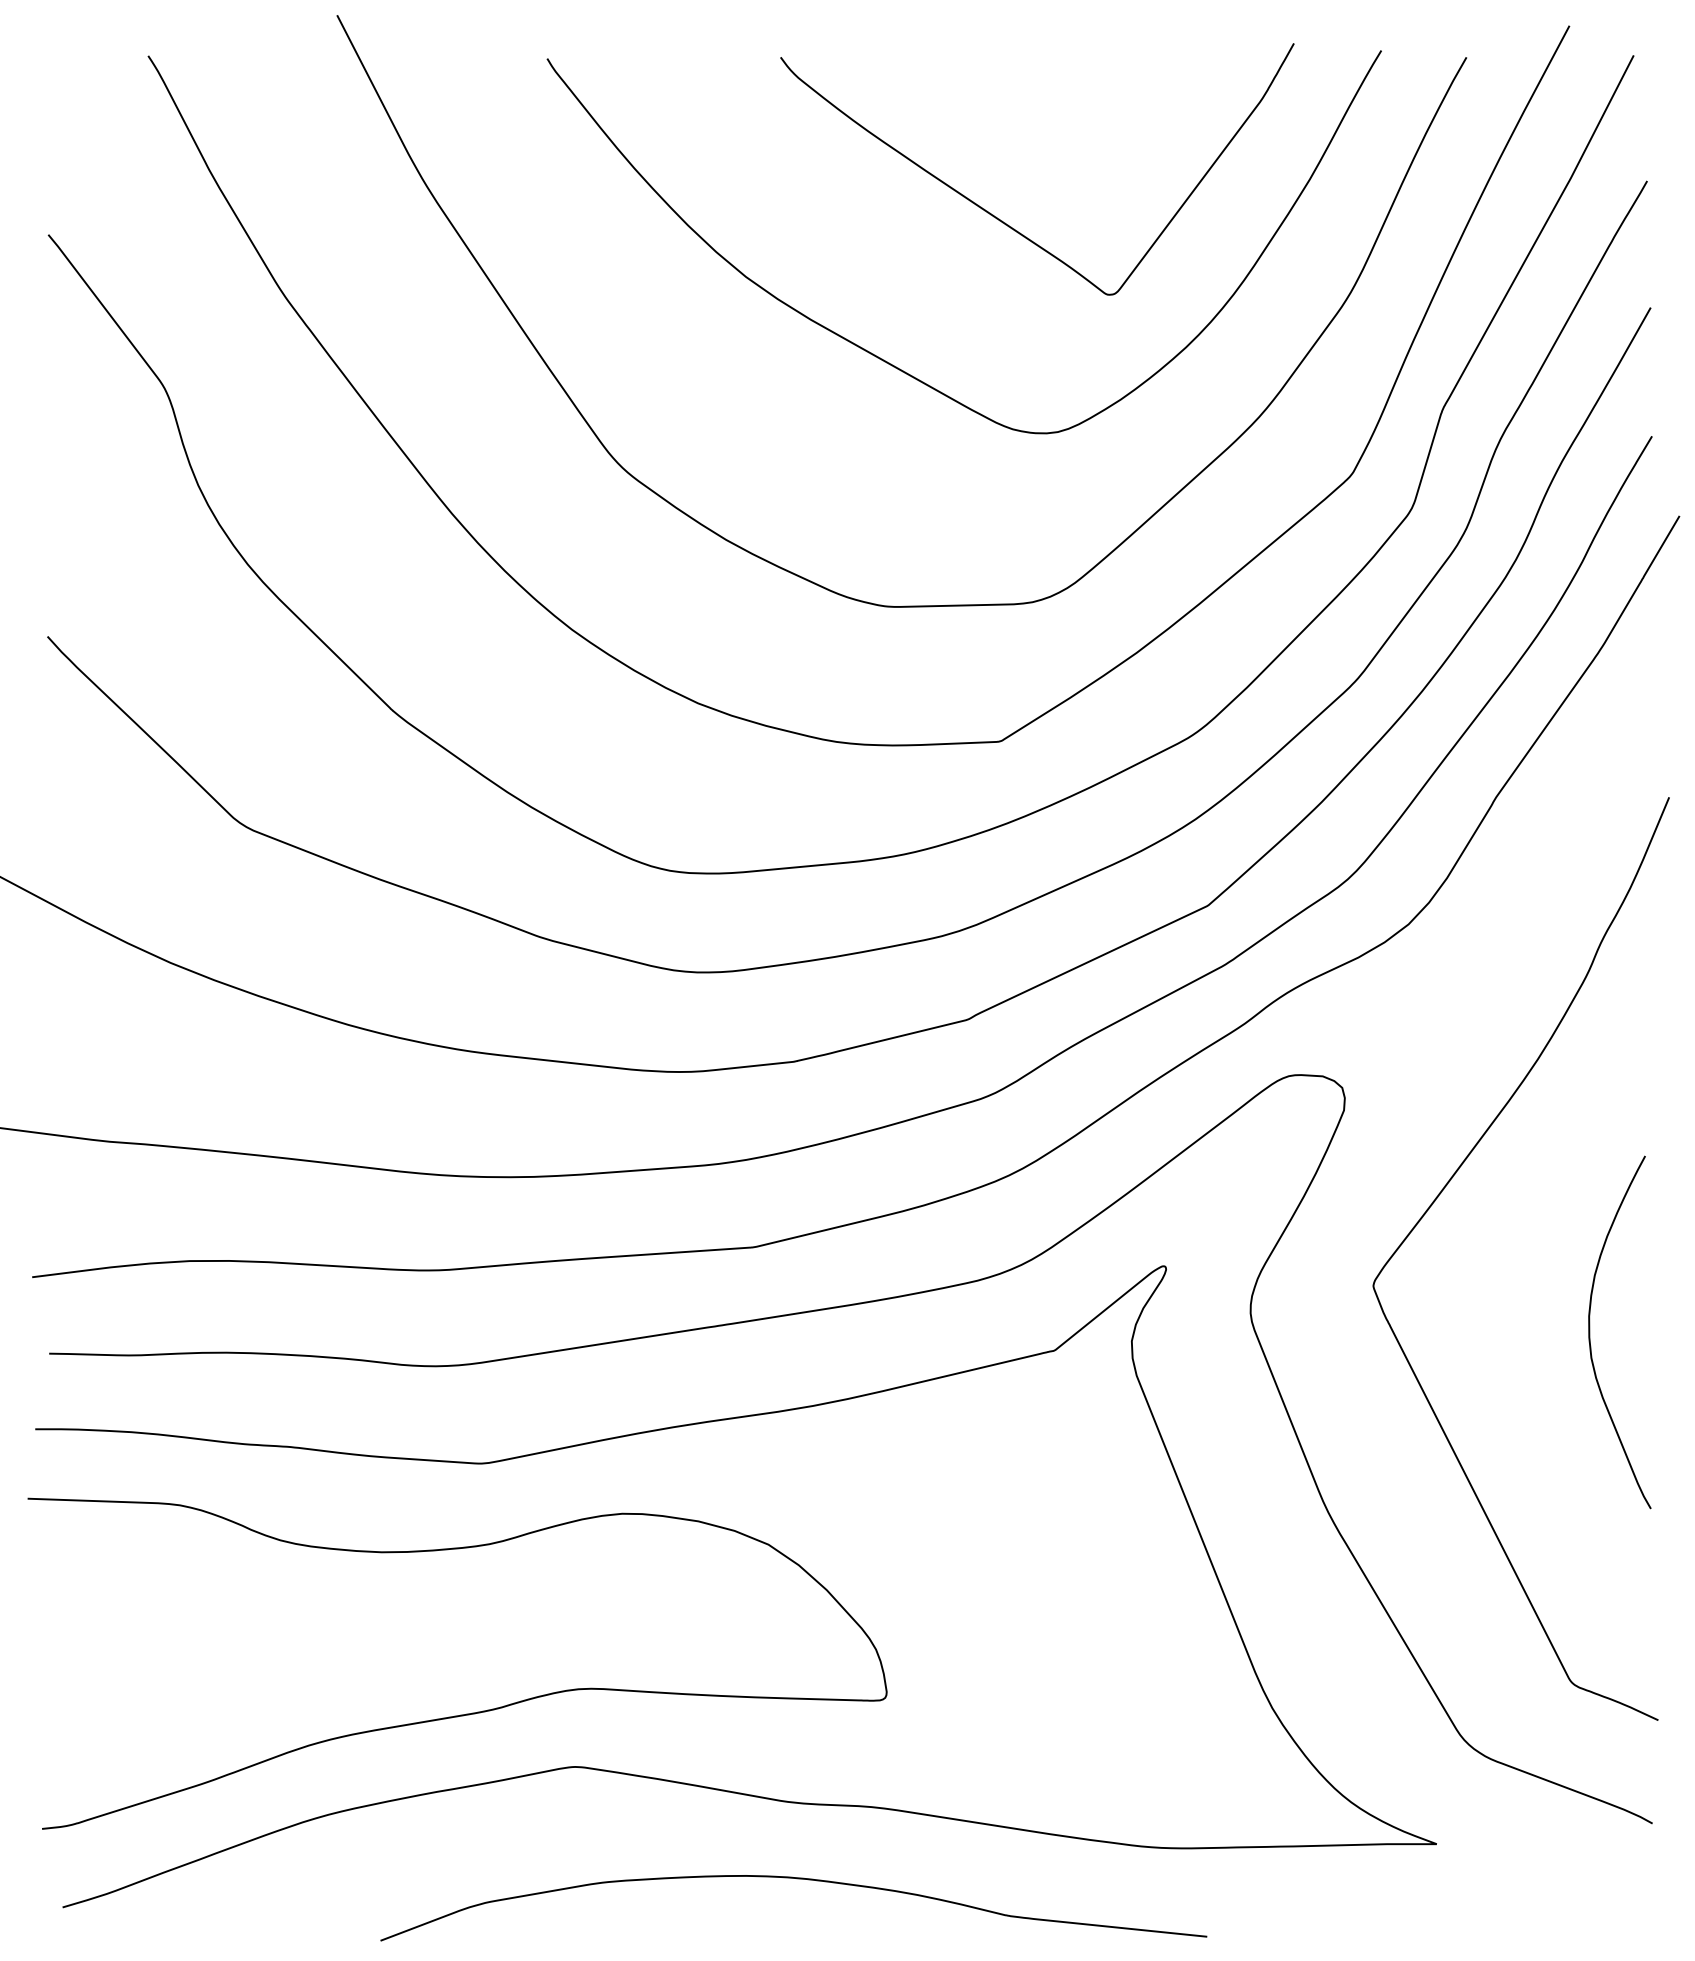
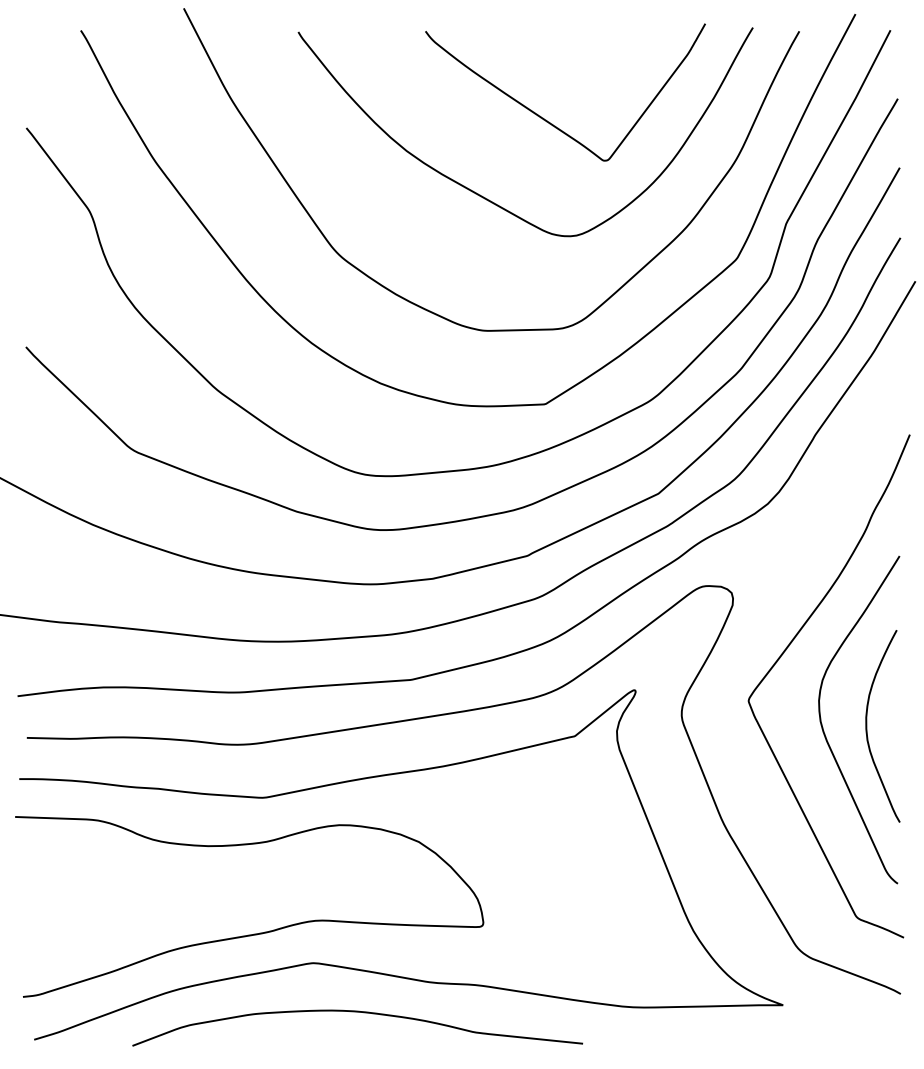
curve: (1514, 1345) -> (825, 733), added
curve: (793, 1879) -> (357, 1012), moved

